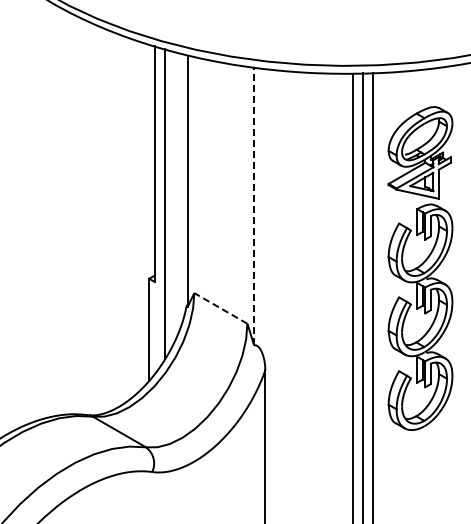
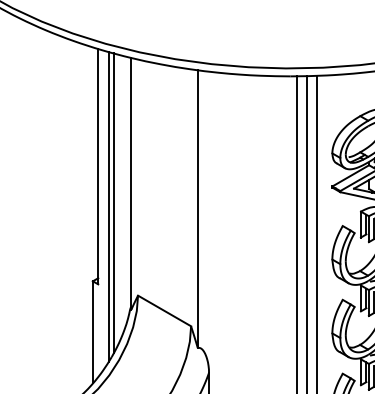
line: (170, 200) -> (114, 203), added
line: (254, 206) -> (198, 209), dashed -> solid
line: (220, 308) -> (164, 311), dashed -> solid

